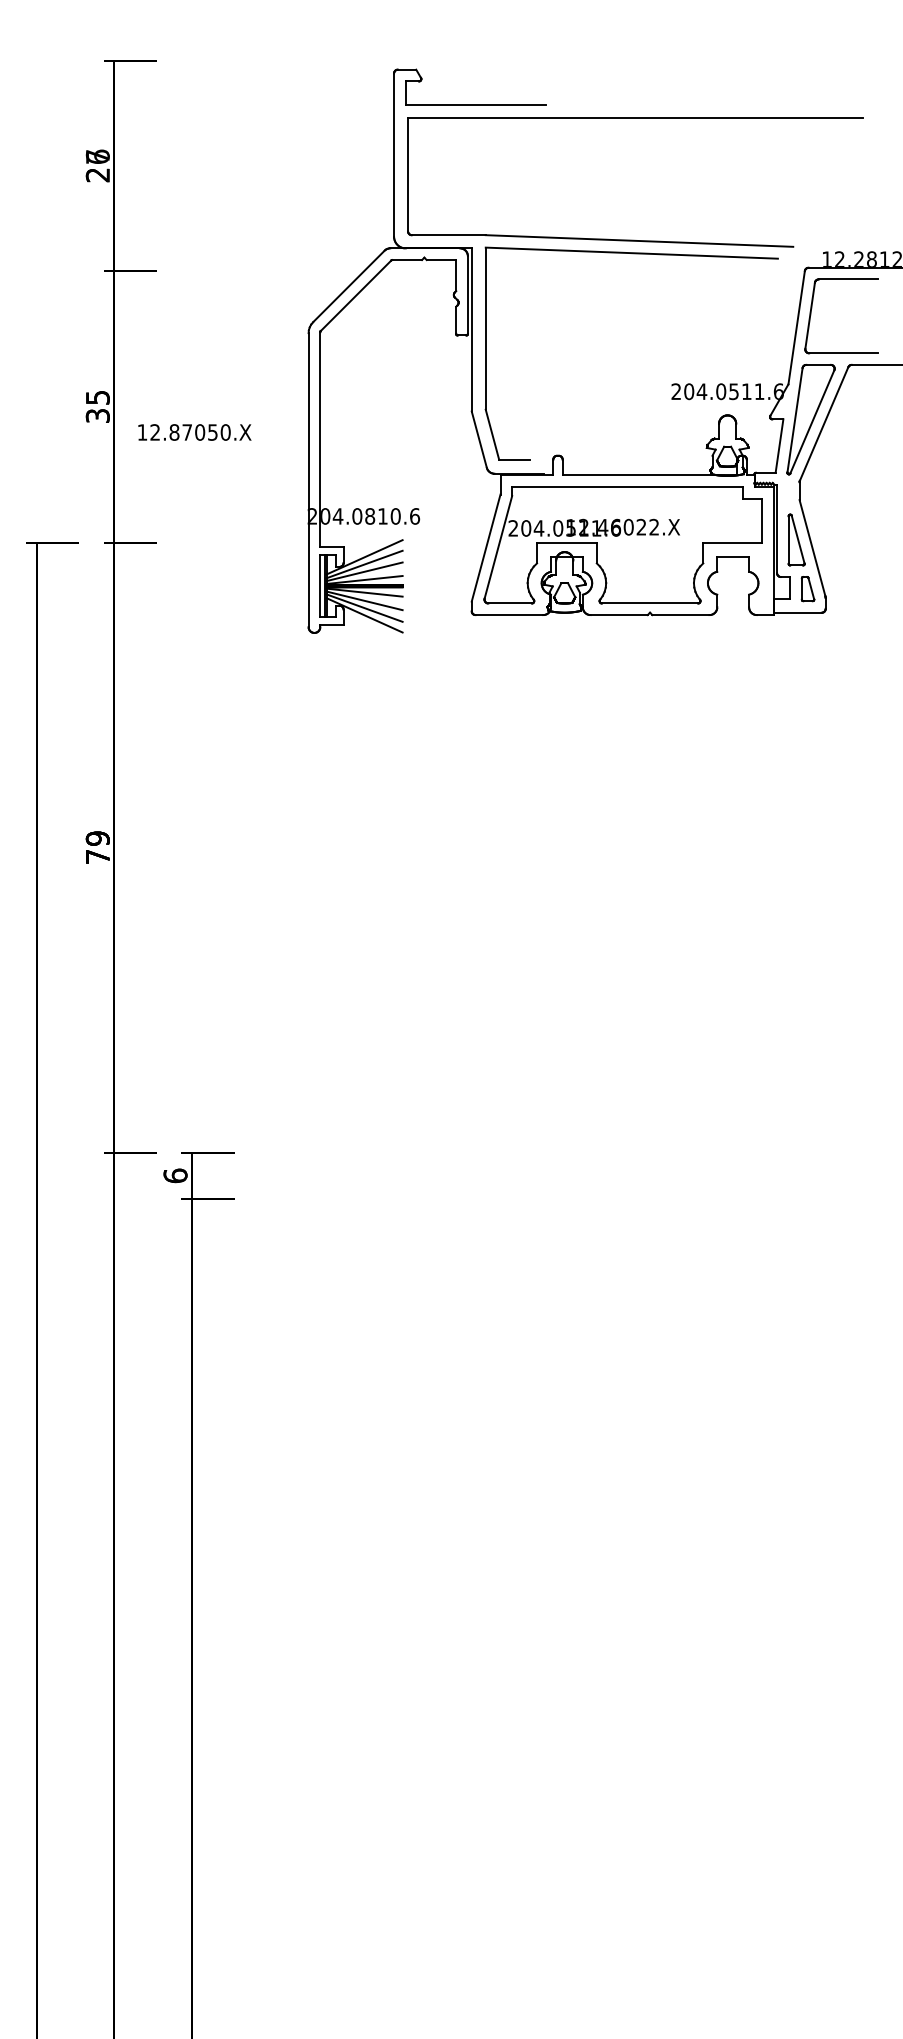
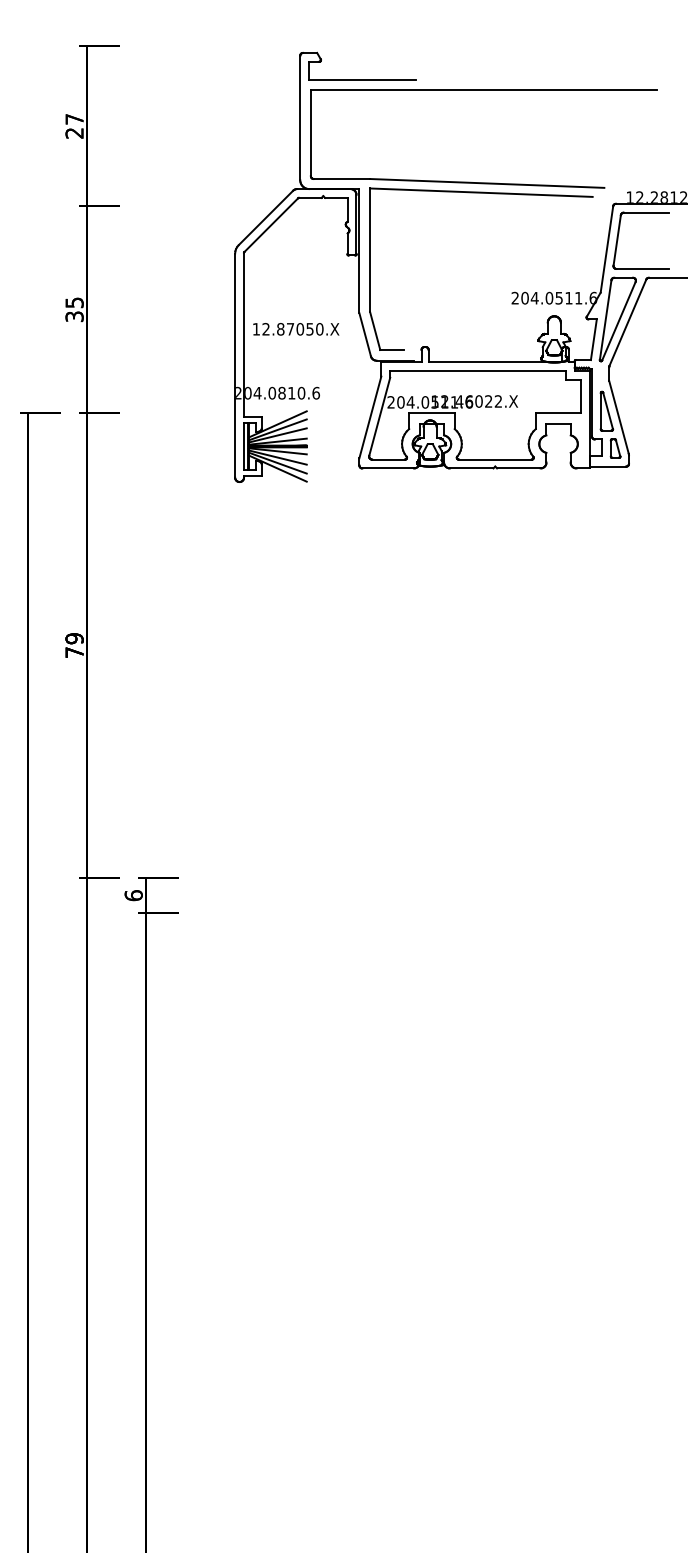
text: (97, 156) -> (74, 119), 26 -> 27
text: (194, 432) -> (296, 329), moved

